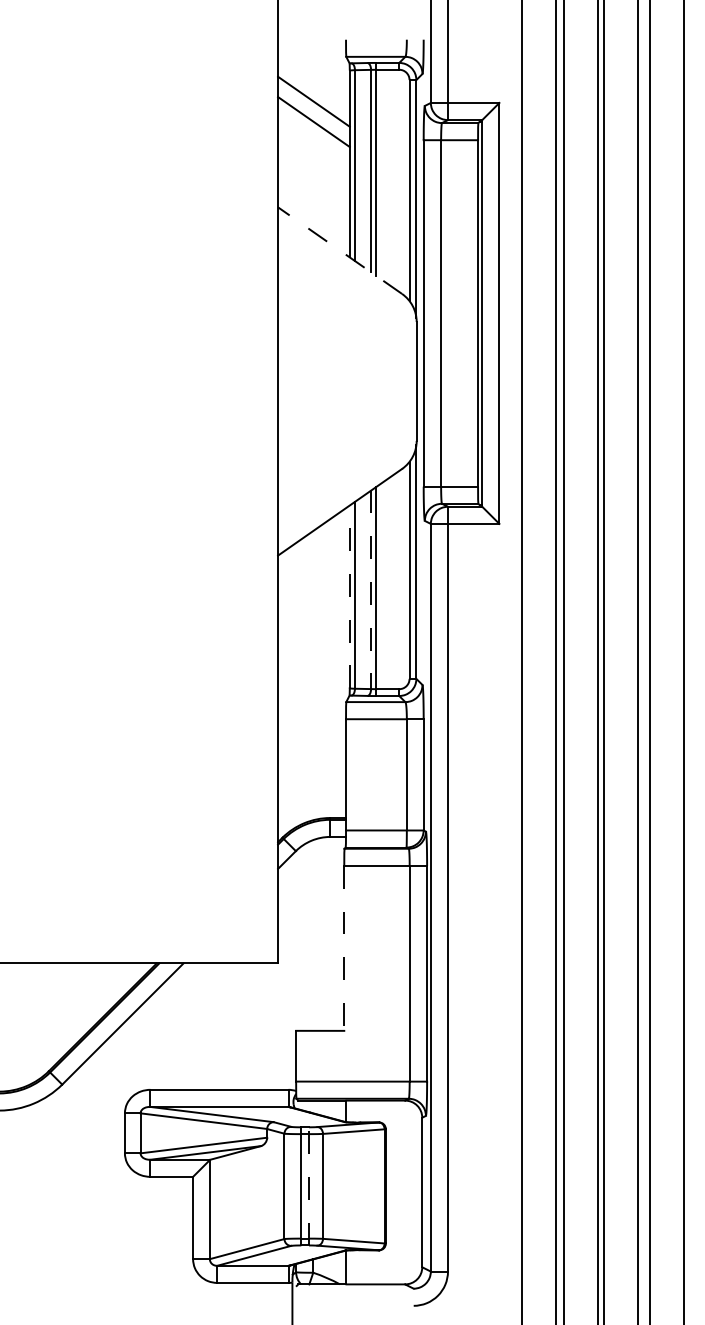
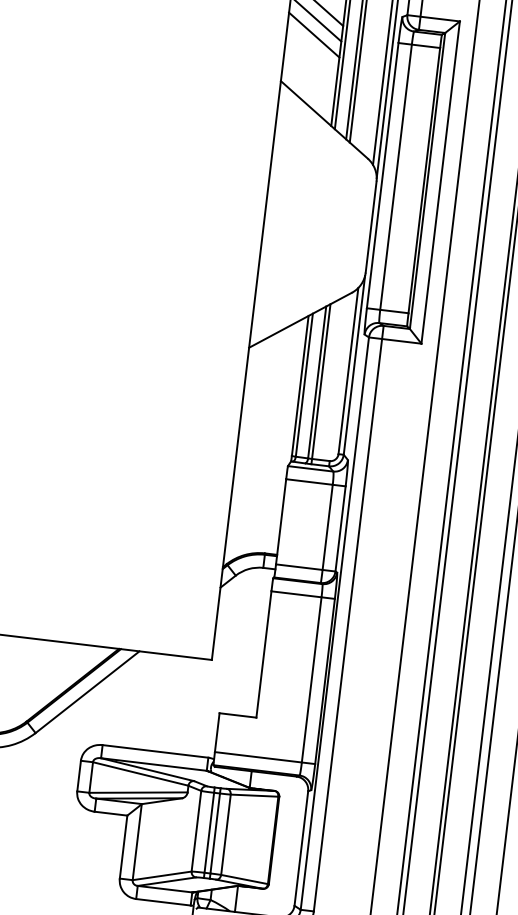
line: (313, 142) -> (313, 34), added
line: (340, 250) -> (324, 119), dashed -> solid
line: (371, 590) -> (317, 383), dashed -> solid
line: (349, 596) -> (300, 385), dashed -> solid
line: (344, 948) -> (264, 654), dashed -> solid
line: (309, 1185) -> (215, 832), dashed -> solid

